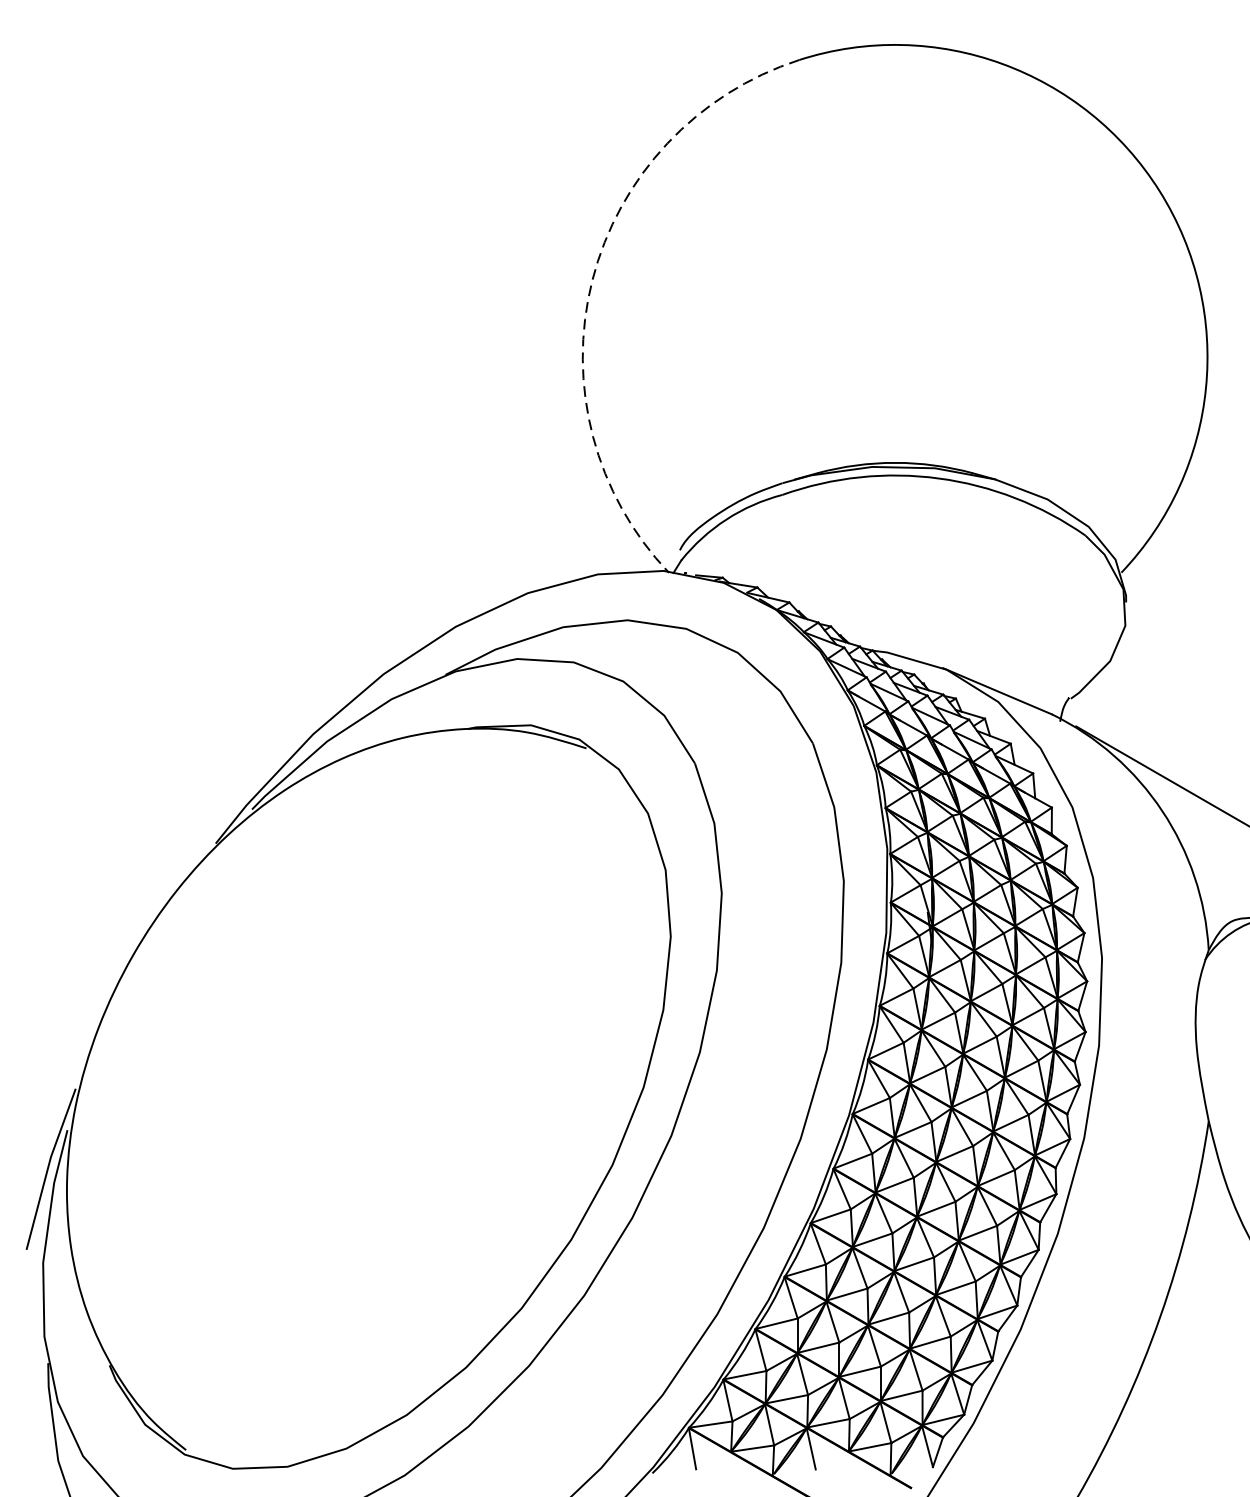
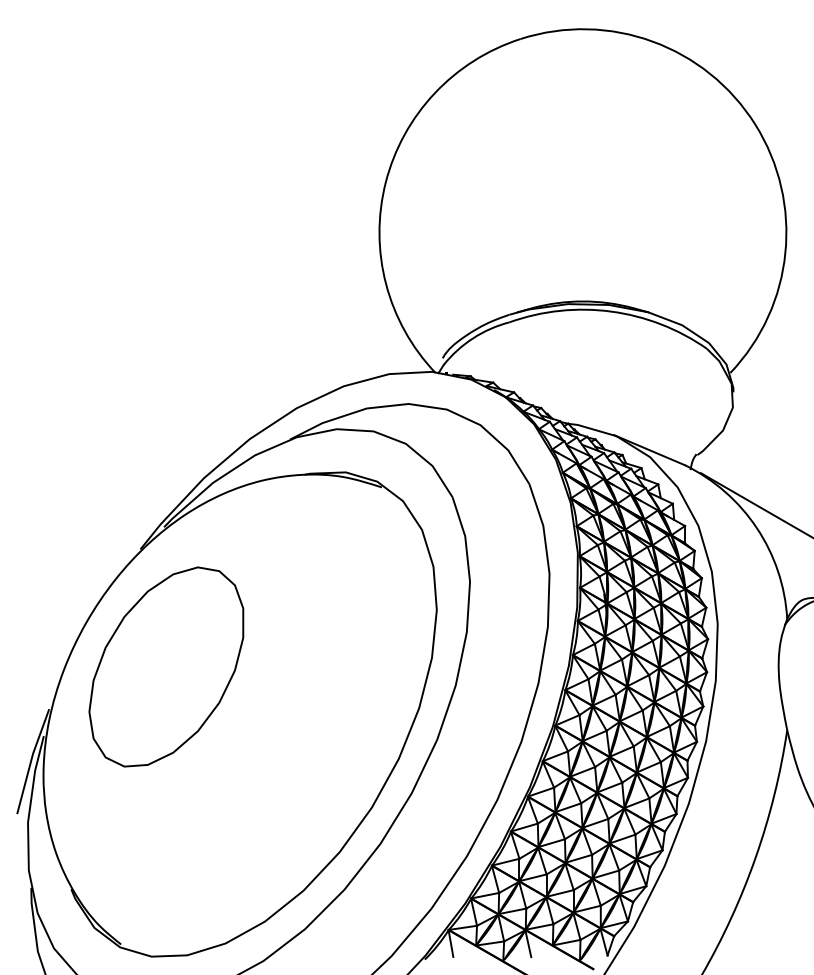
arc: (591, 280) -> (385, 182), dashed -> solid
part: (255, 1023) -> (166, 666), added

